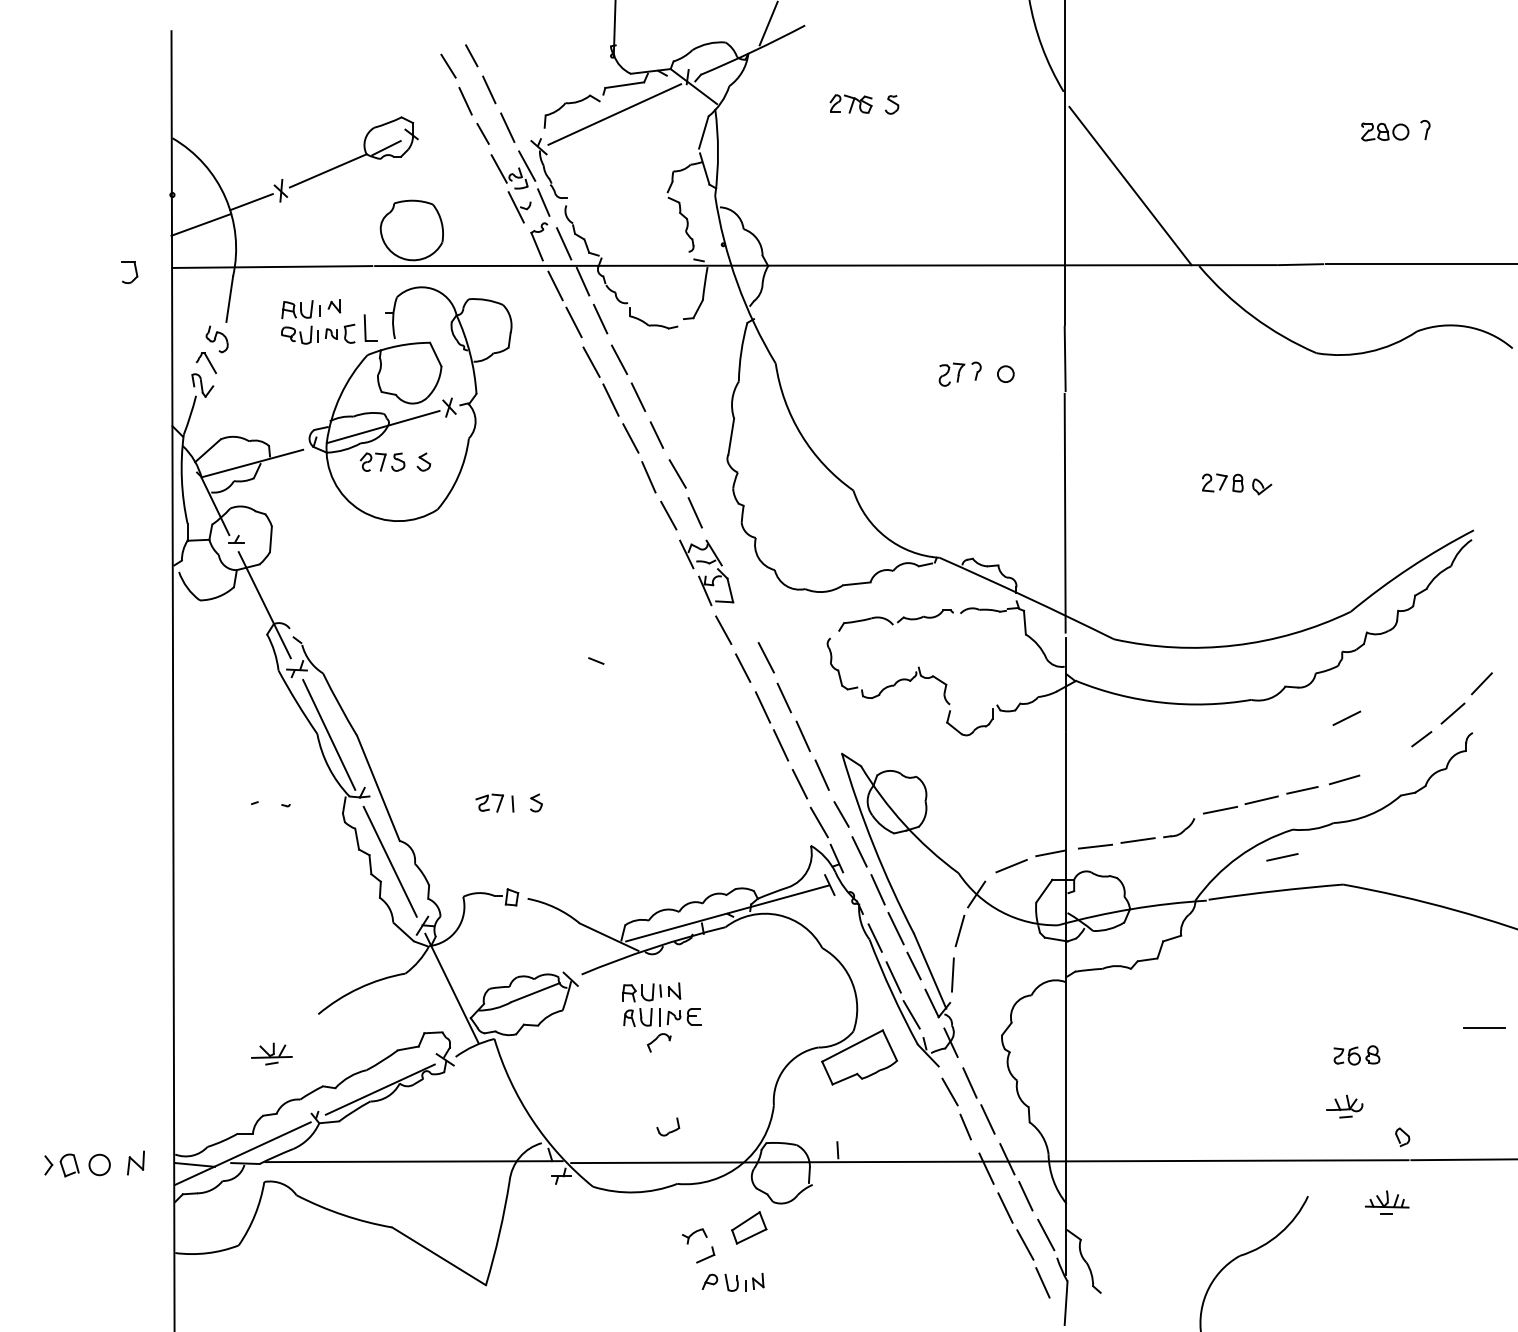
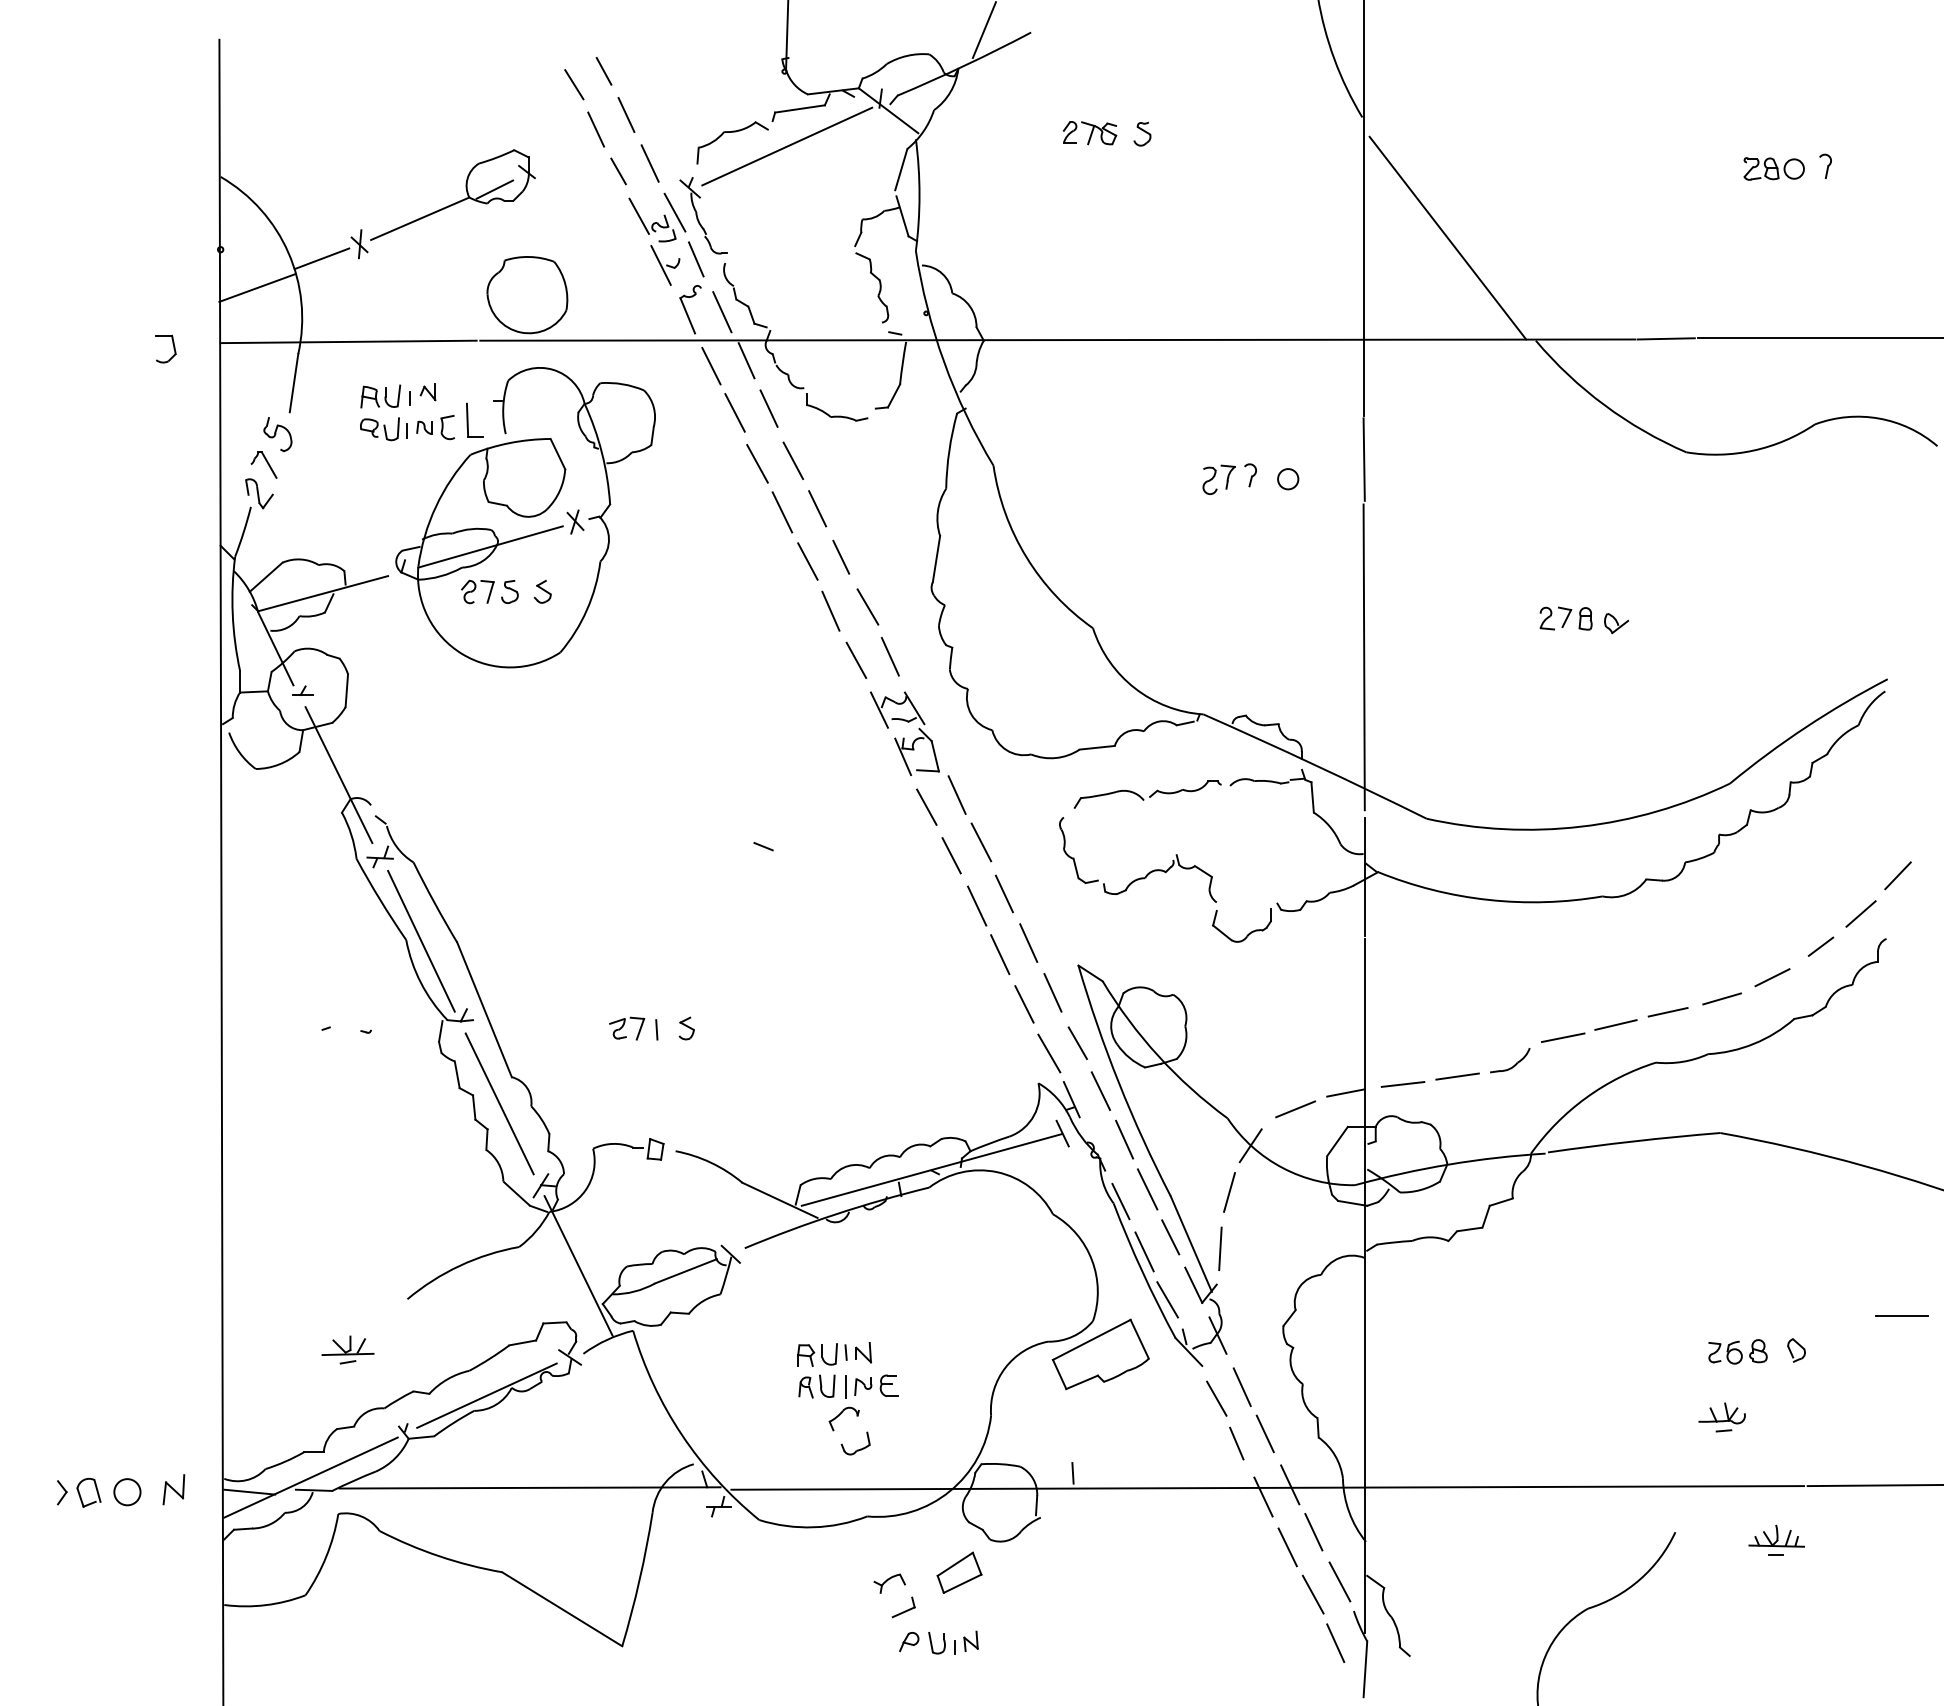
line: (747, 620) -> (957, 794), added
line: (1346, 717) -> (1771, 976), moved
line: (1282, 857) -> (1642, 1098), removed
part: (661, 1017) -> (847, 1386), moved
part: (1402, 1137) -> (1796, 1350), moved

